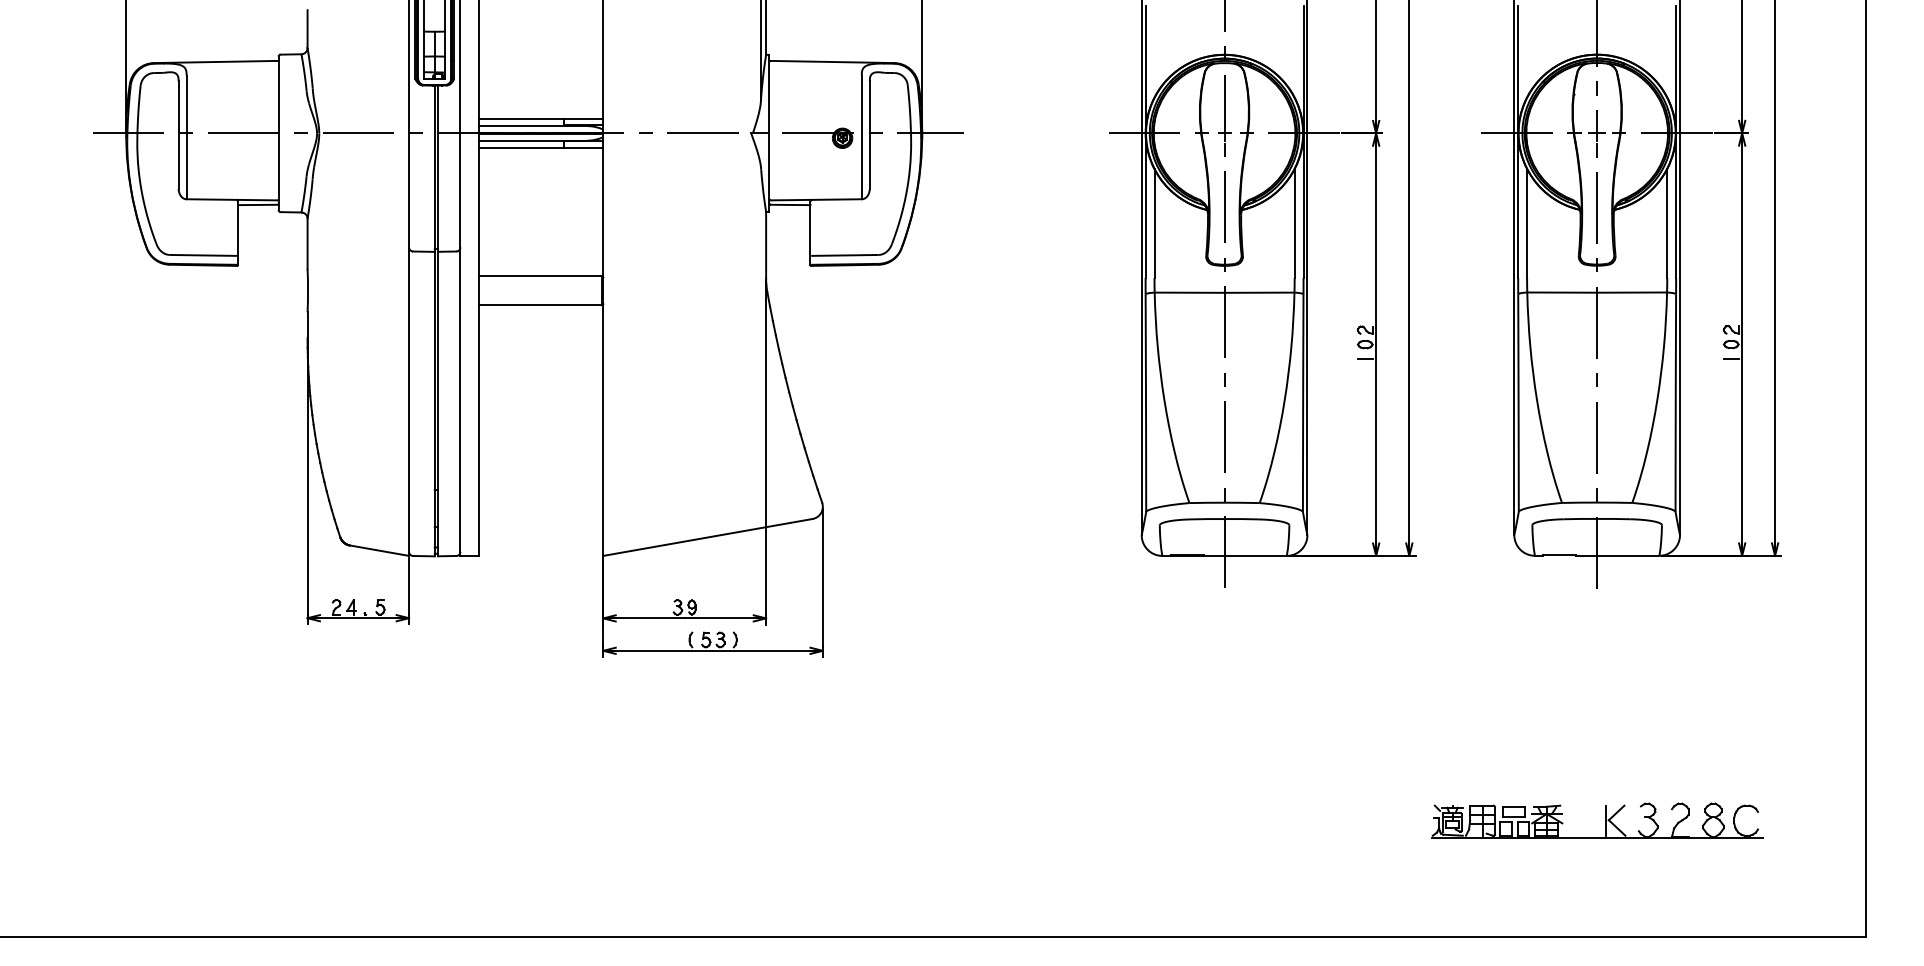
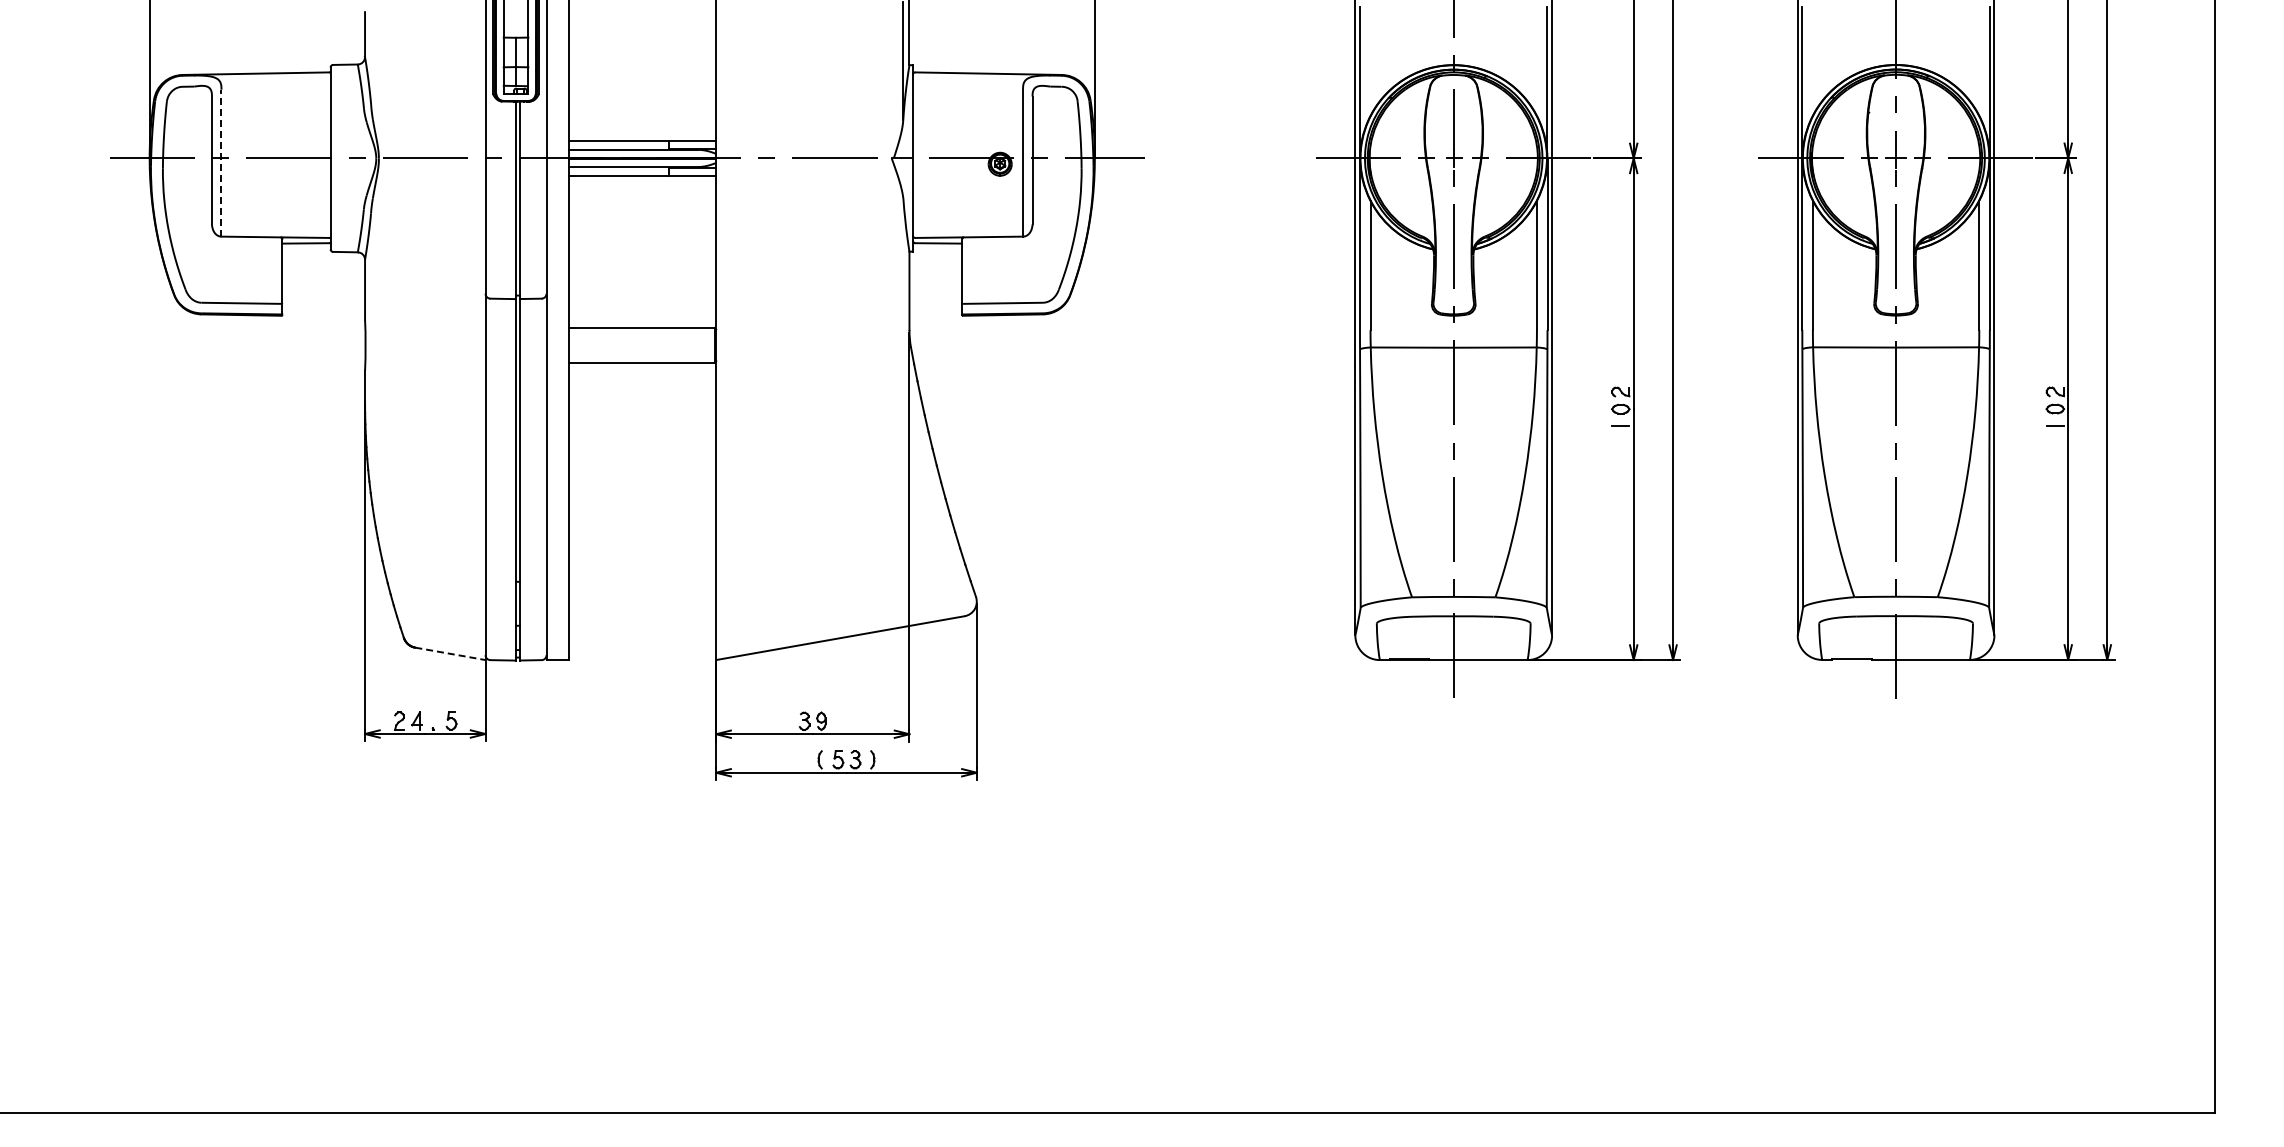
line: (186, 136) -> (221, 162), solid -> dashed
line: (379, 550) -> (450, 653), solid -> dashed
part: (1605, 820) -> (1905, 974), removed

